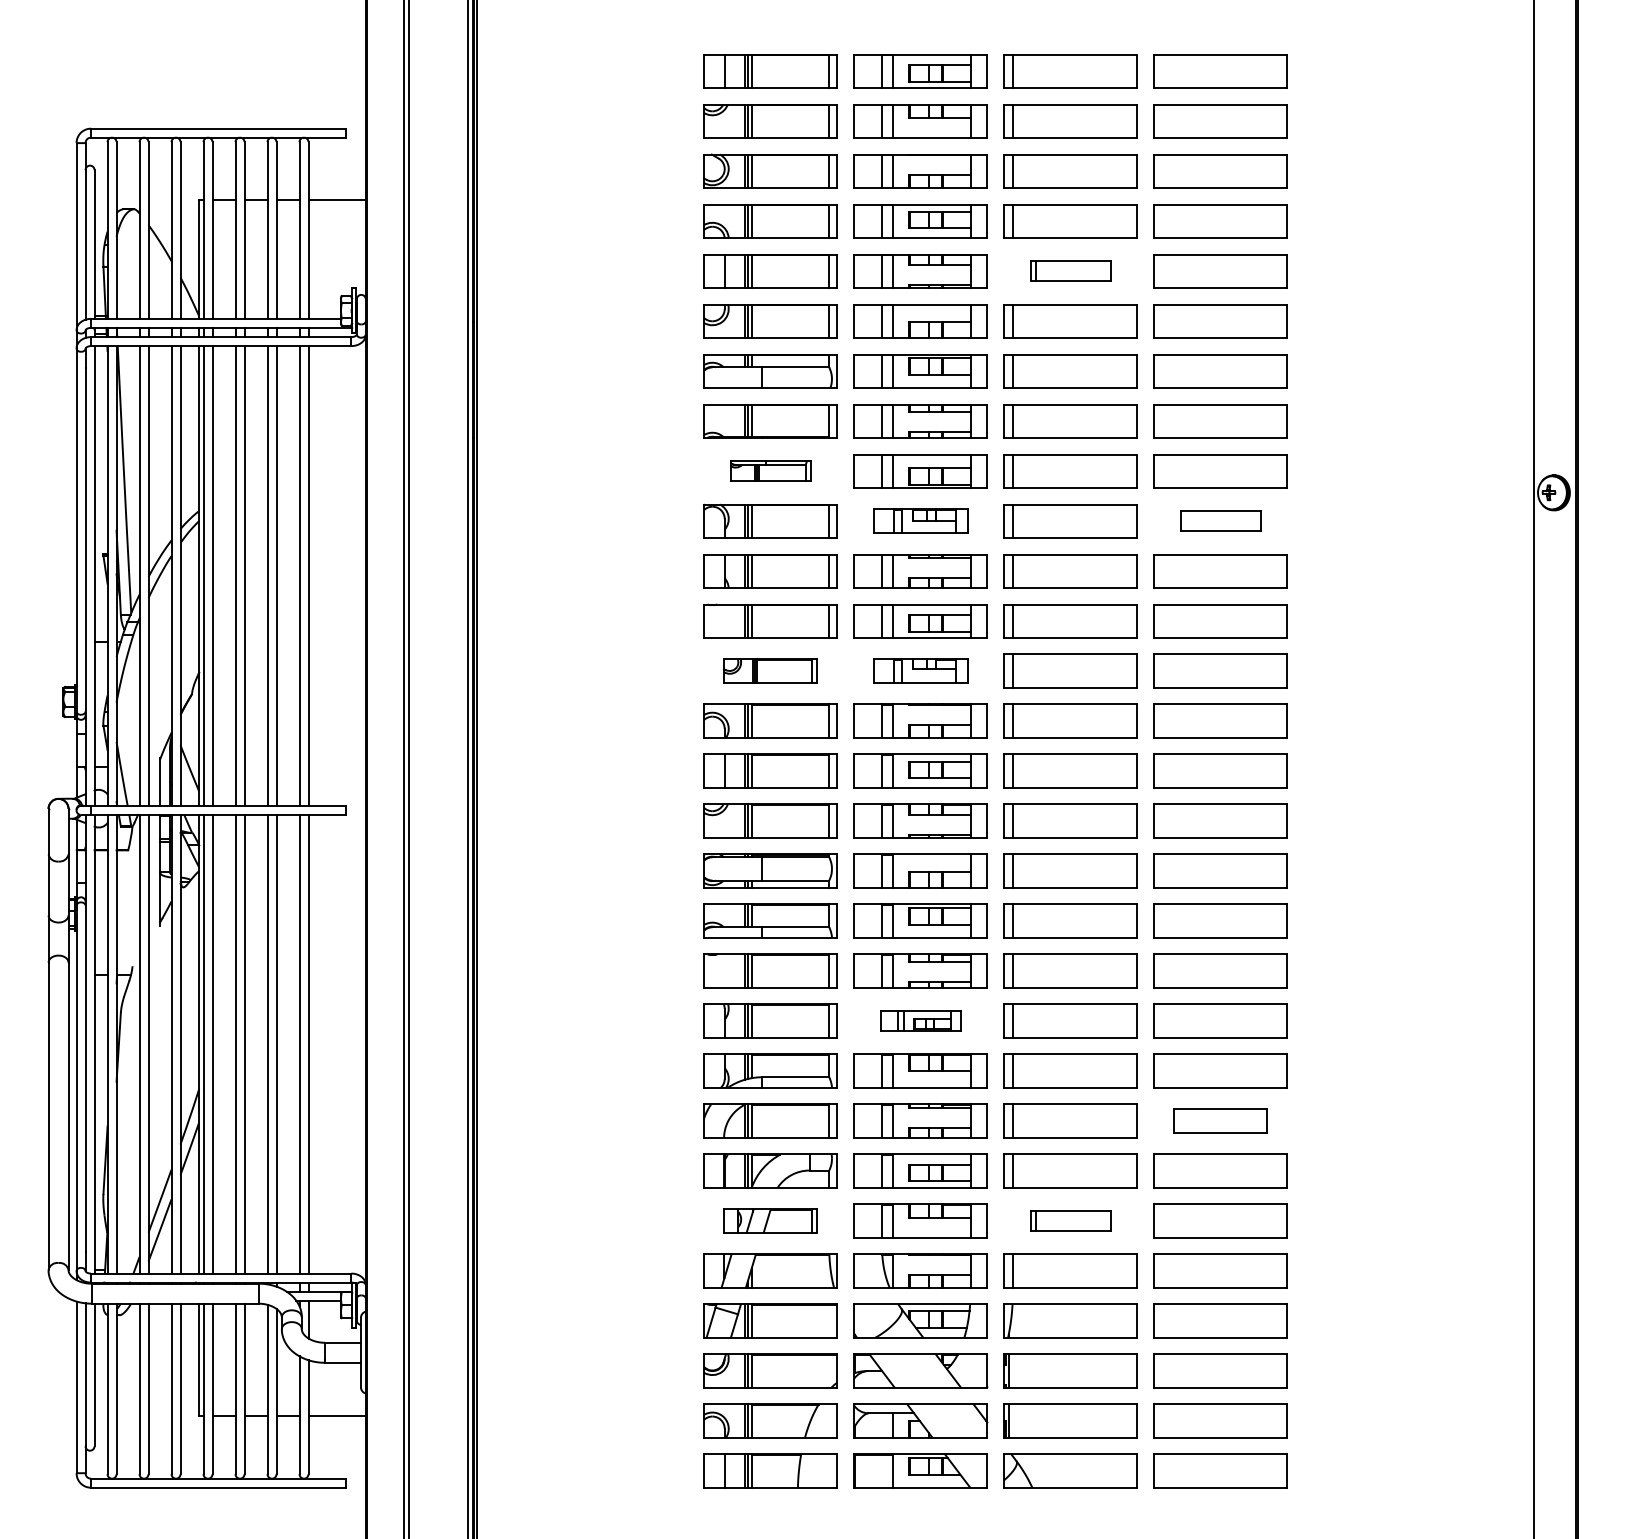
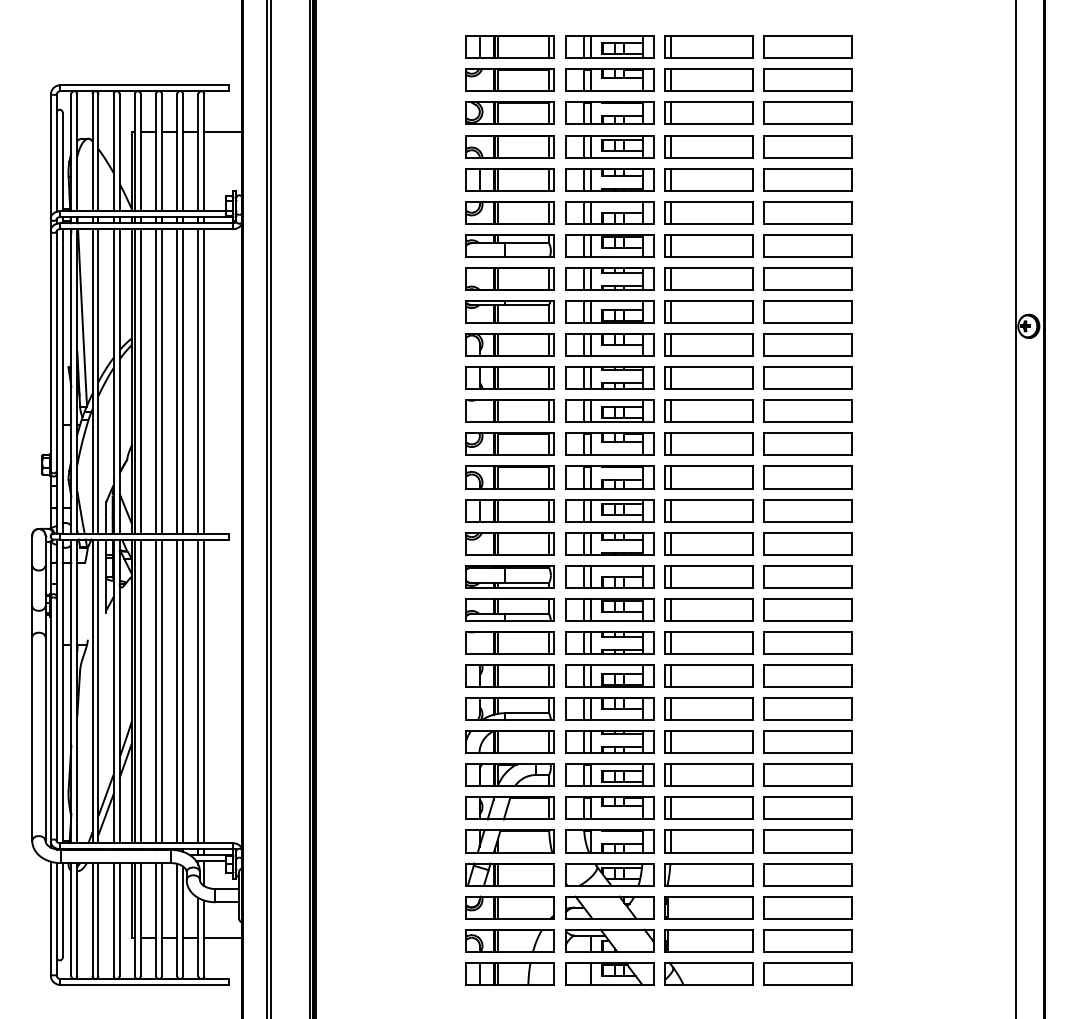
part: (1070, 271) -> (708, 179), size x1.67
part: (769, 470) -> (509, 311), size x1.67
part: (920, 520) -> (609, 344), size x1.43
part: (1219, 520) -> (807, 344), size x1.67
part: (769, 669) -> (509, 443), size x1.43
part: (920, 669) -> (609, 443), size x1.43
part: (920, 1020) -> (609, 675), size x1.67
part: (1219, 1119) -> (807, 741), size x1.43
part: (1070, 1219) -> (708, 807), size x1.67
part: (769, 1221) -> (509, 808), size x1.43

